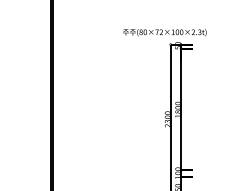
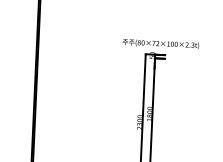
text: (164, 32) -> (160, 43), moved

